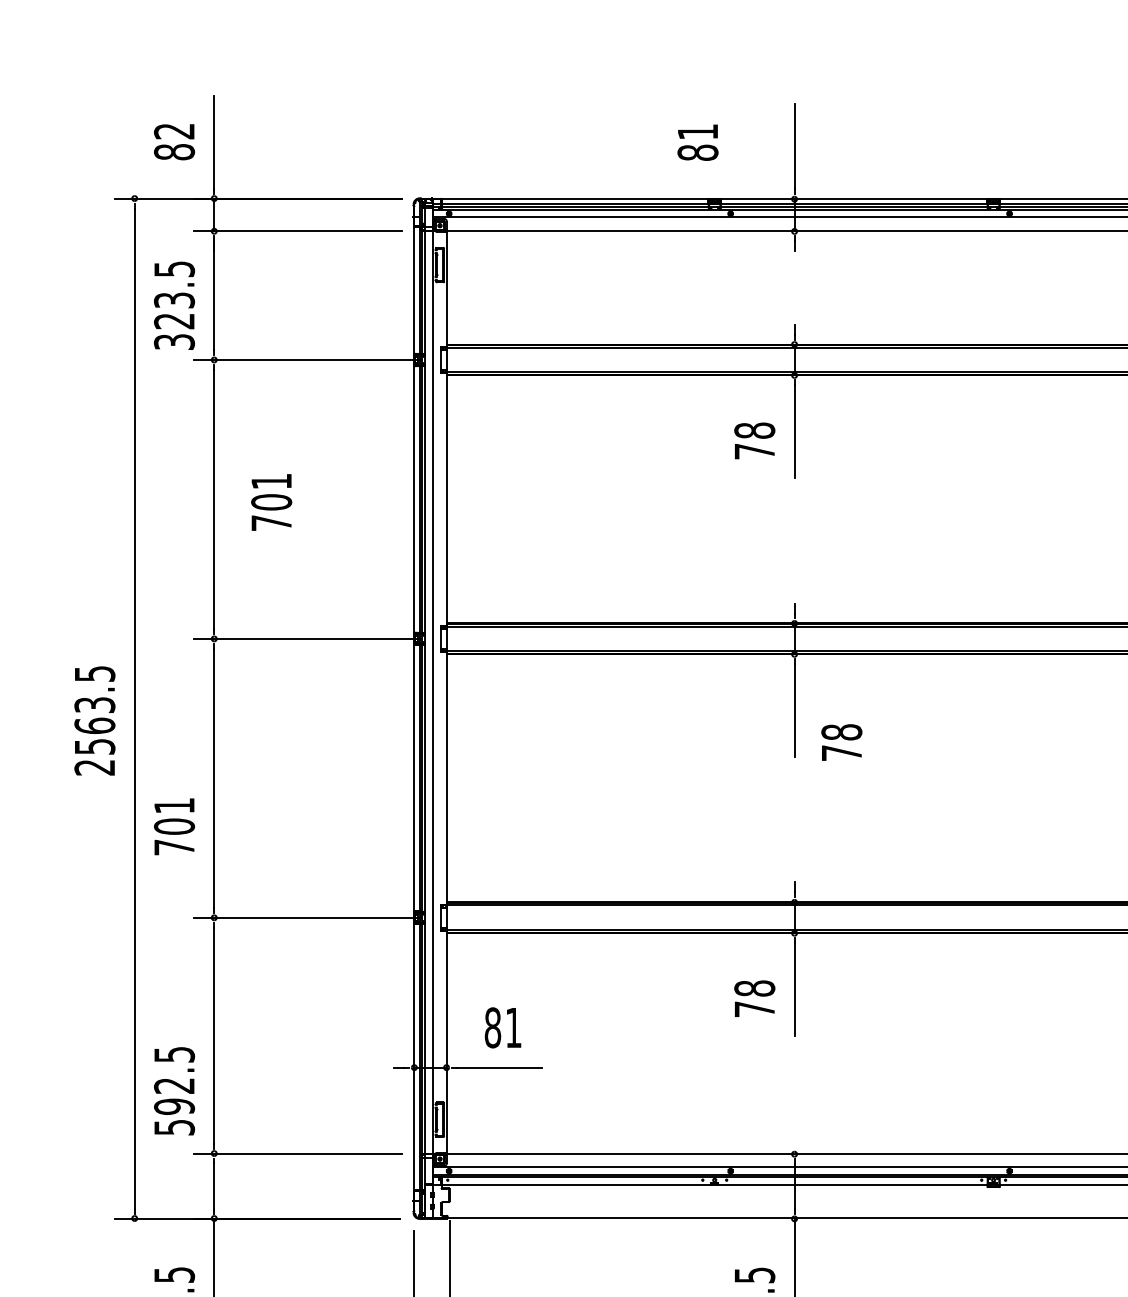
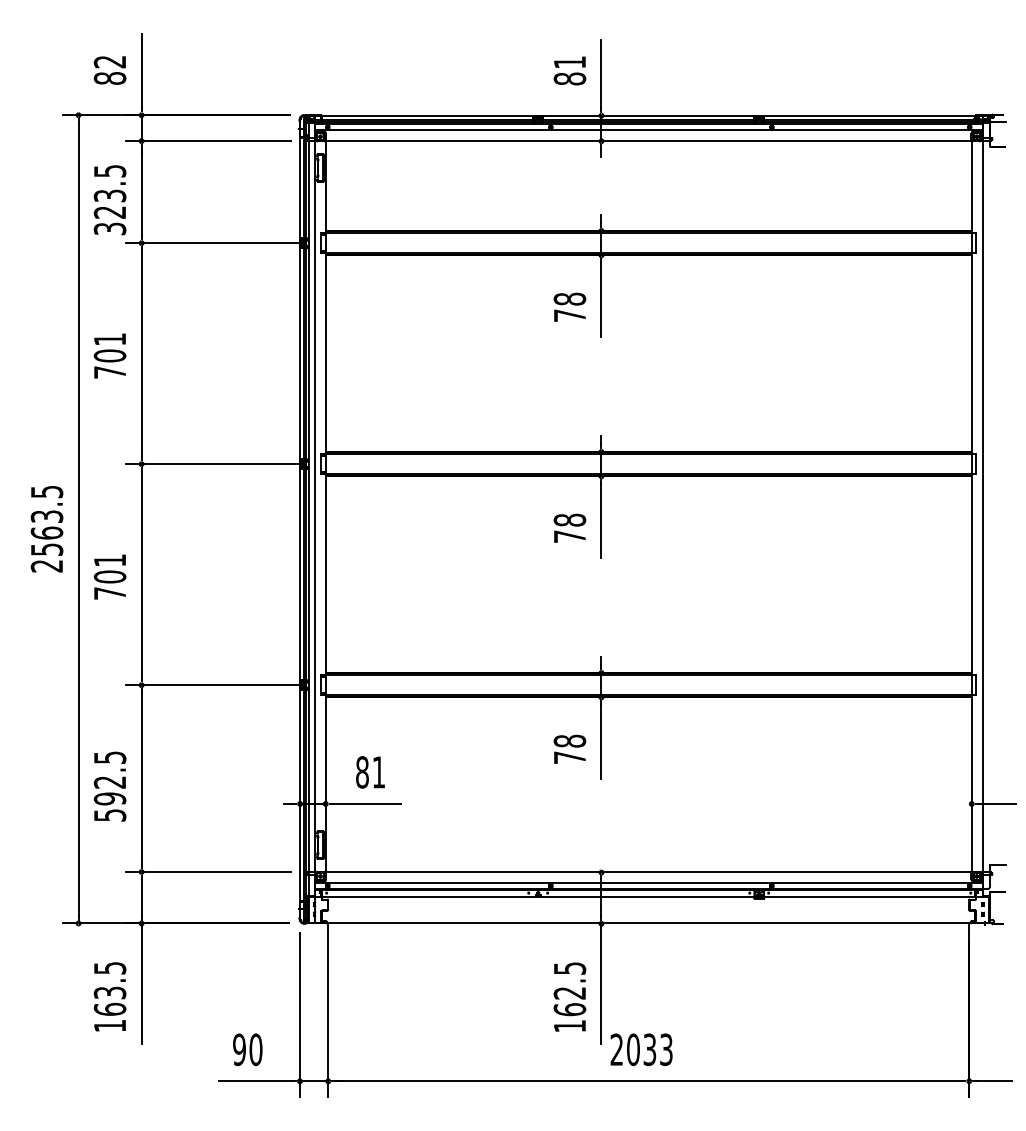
text: (697, 142) -> (569, 70), moved
text: (270, 501) -> (109, 355), moved
text: (841, 741) -> (569, 527), moved
text: (173, 826) -> (109, 576), moved
text: (173, 1091) -> (109, 786), moved

